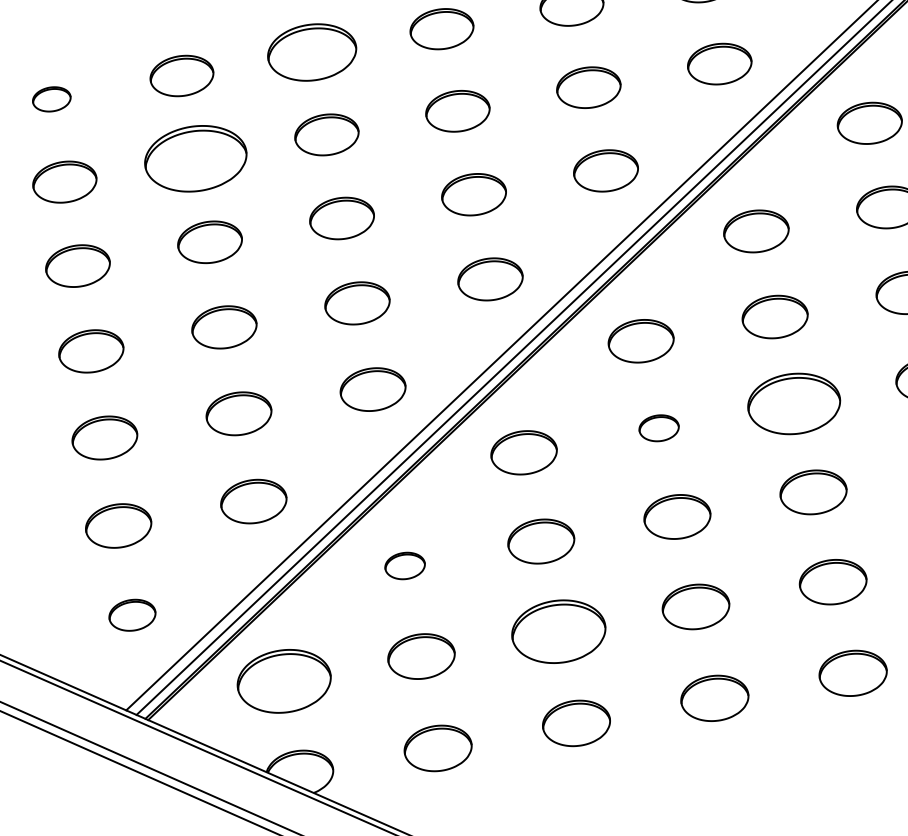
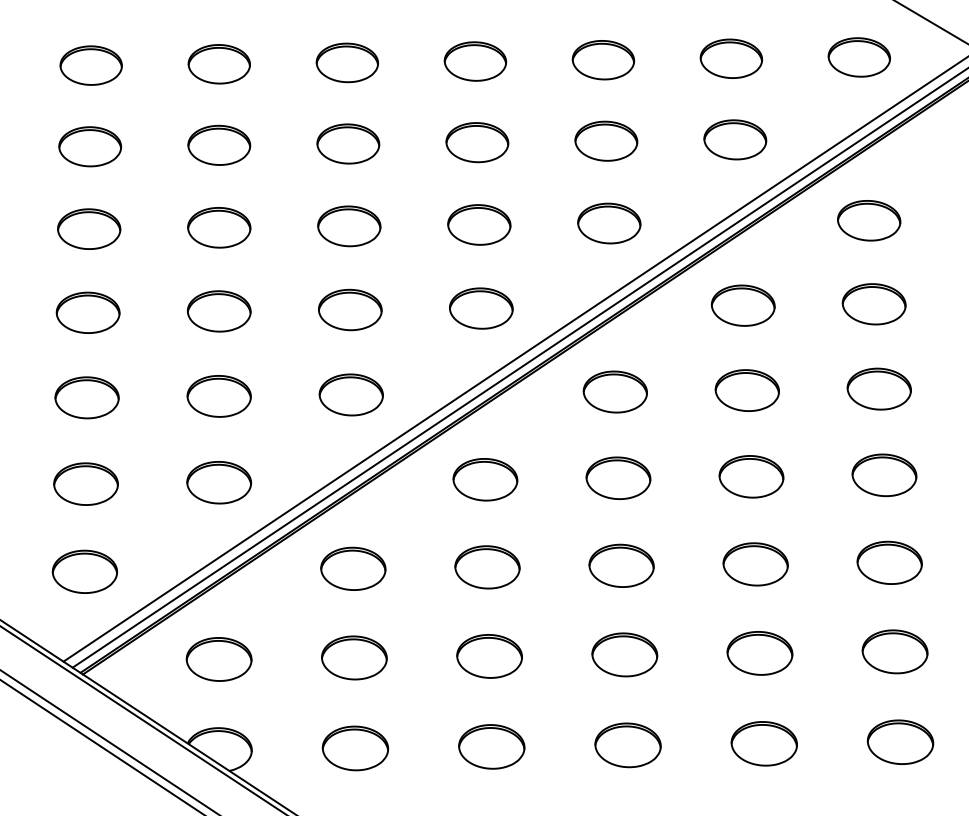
part: (311, 52) -> (346, 62), size x0.71
part: (51, 99) -> (90, 65), size x1.67
part: (195, 157) -> (219, 144), size x0.62
part: (794, 403) -> (751, 476), size x0.71
part: (659, 427) -> (618, 477), size x1.67
part: (405, 565) -> (353, 568), size x1.67
part: (132, 615) -> (84, 571), size x1.43
part: (558, 631) -> (489, 656), size x0.71
part: (283, 681) -> (218, 659), size x0.71

